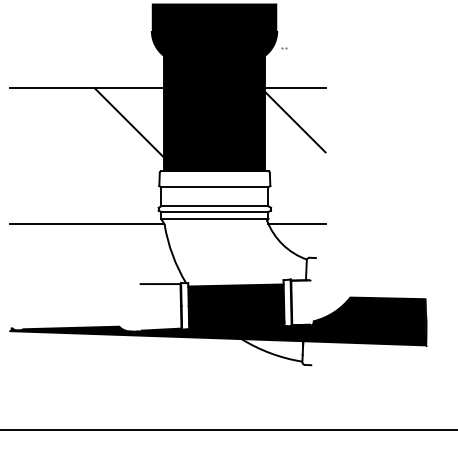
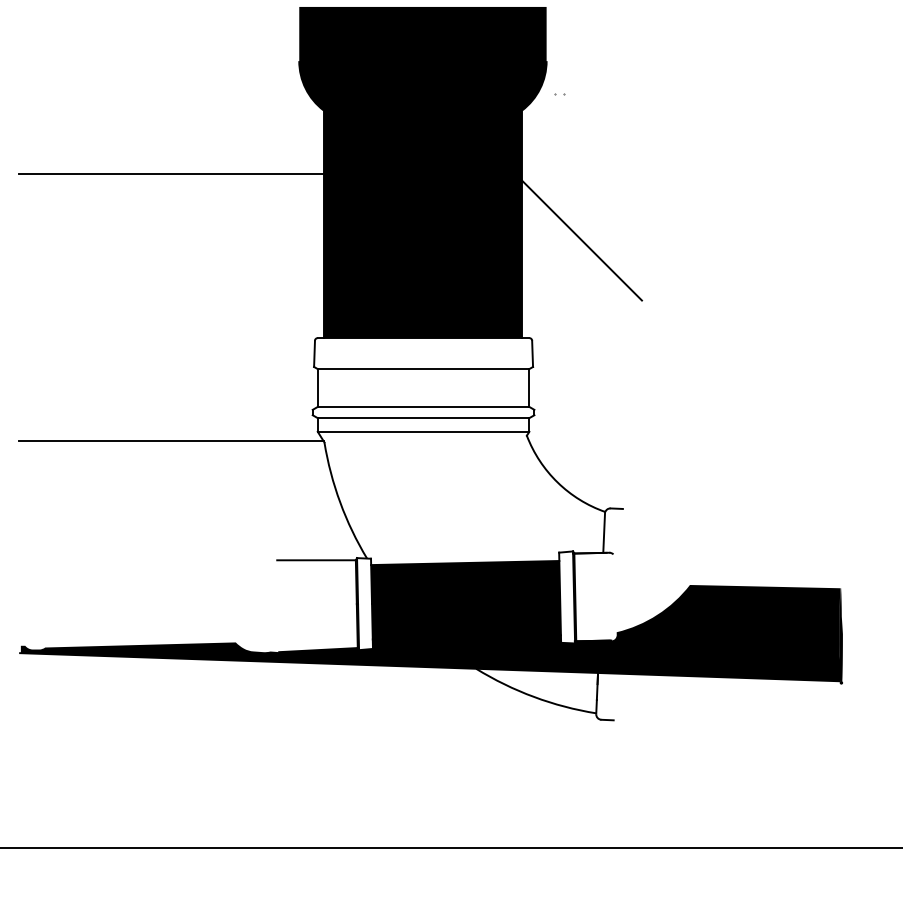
line: (294, 88) -> (580, 174), removed
line: (129, 122) -> (255, 241), removed
line: (296, 223) -> (584, 440), removed

